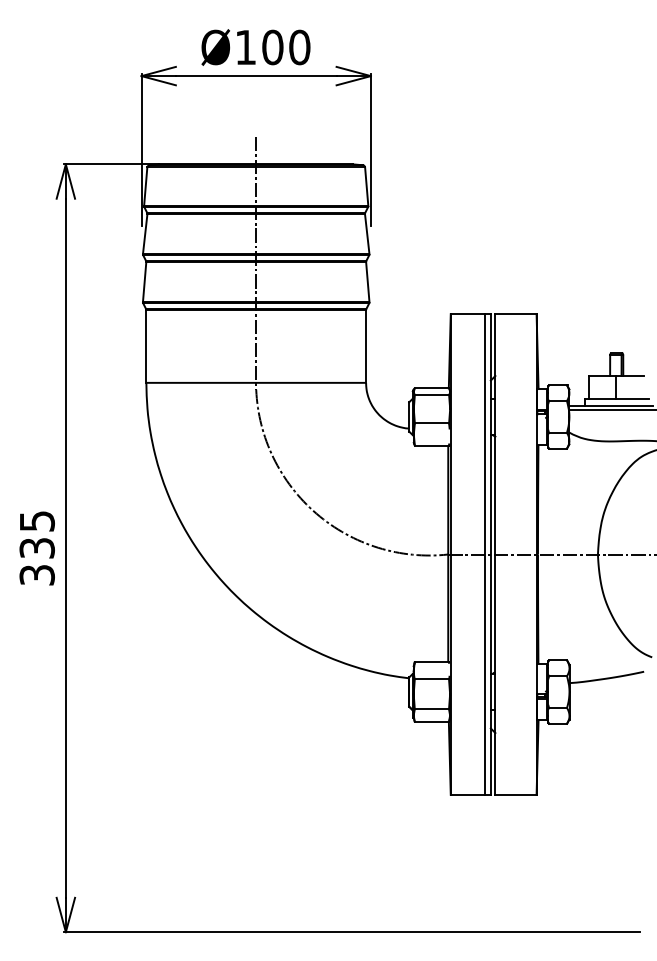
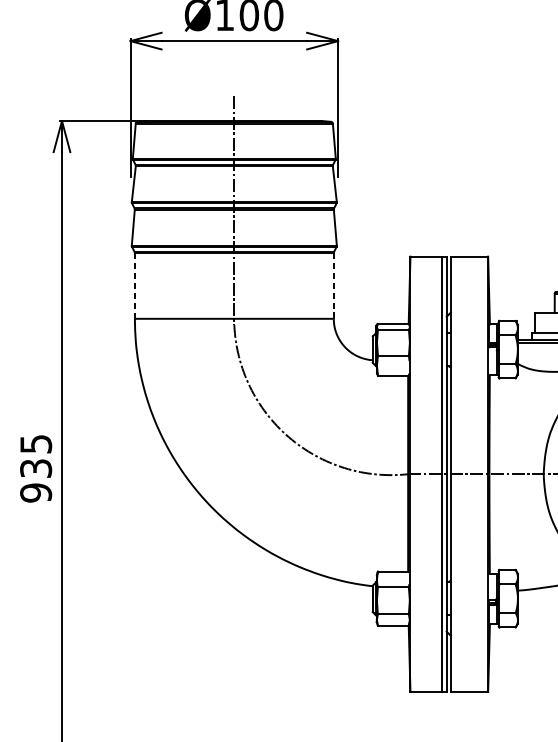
line: (366, 346) -> (334, 285), solid -> dashed
line: (146, 347) -> (134, 286), solid -> dashed
text: (36, 574) -> (35, 492), 335 -> 935

